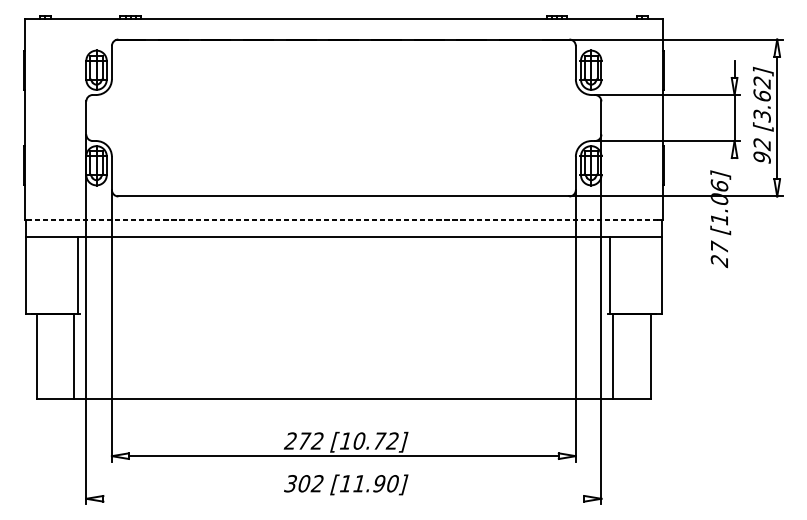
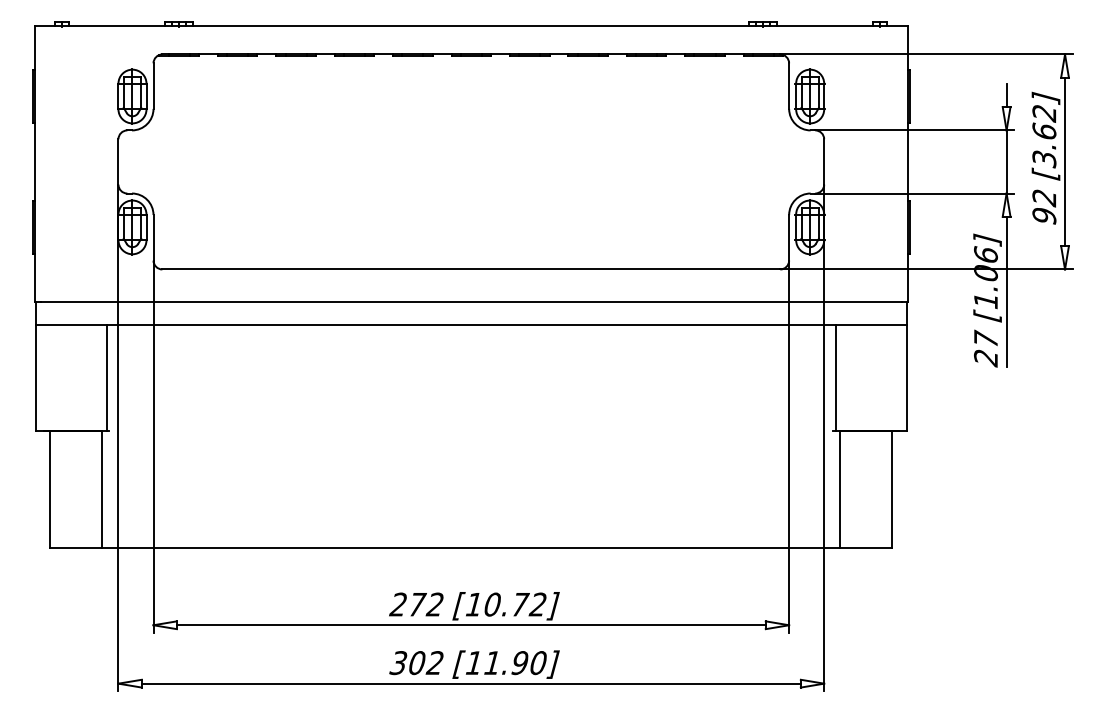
line: (734, 212) -> (1006, 291), added
line: (344, 220) -> (471, 302), dashed -> solid
line: (343, 498) -> (470, 683), added

